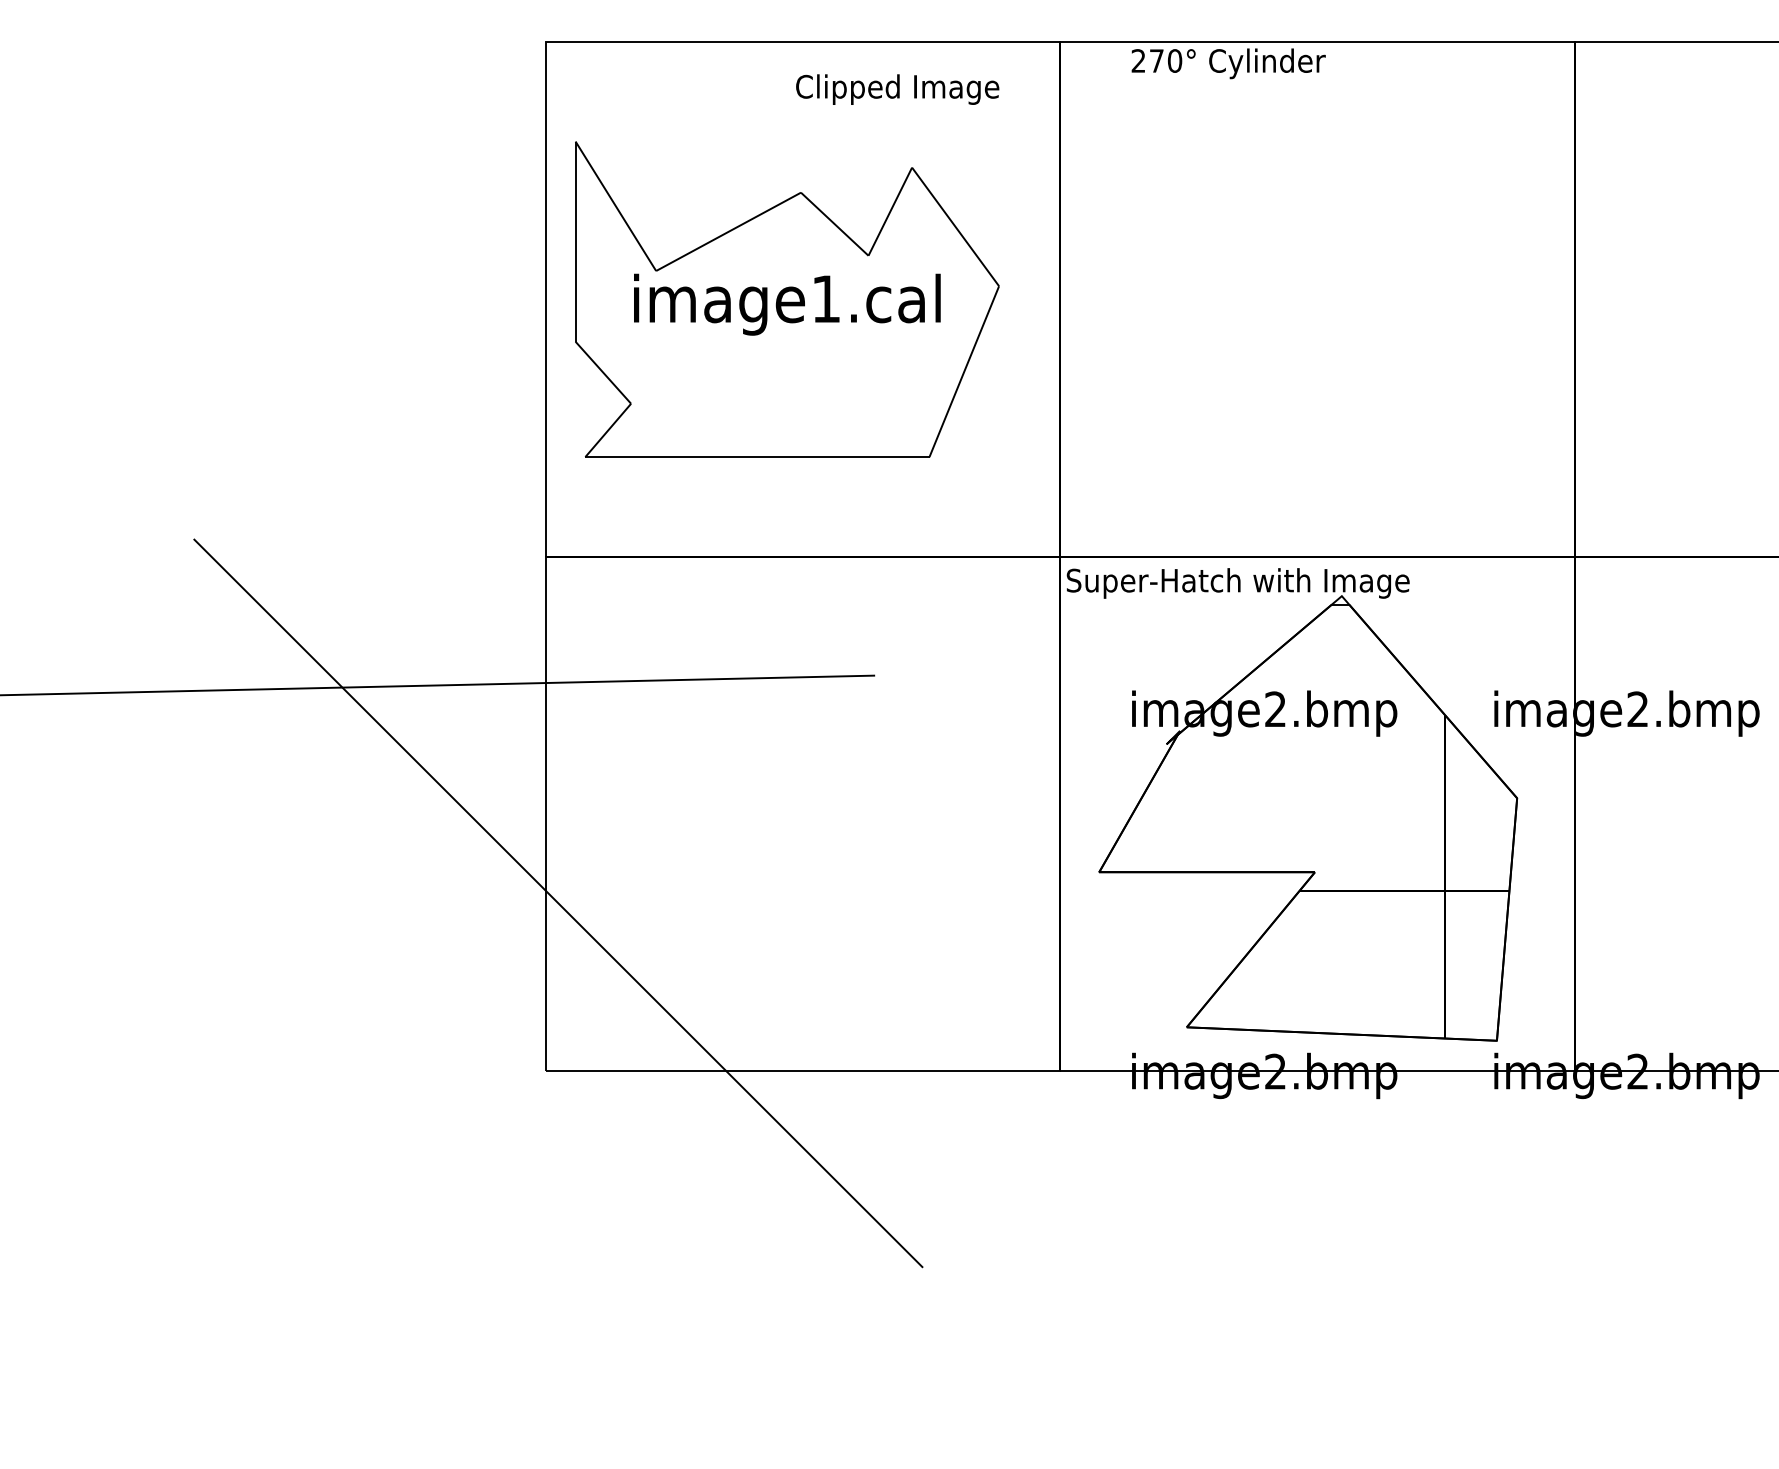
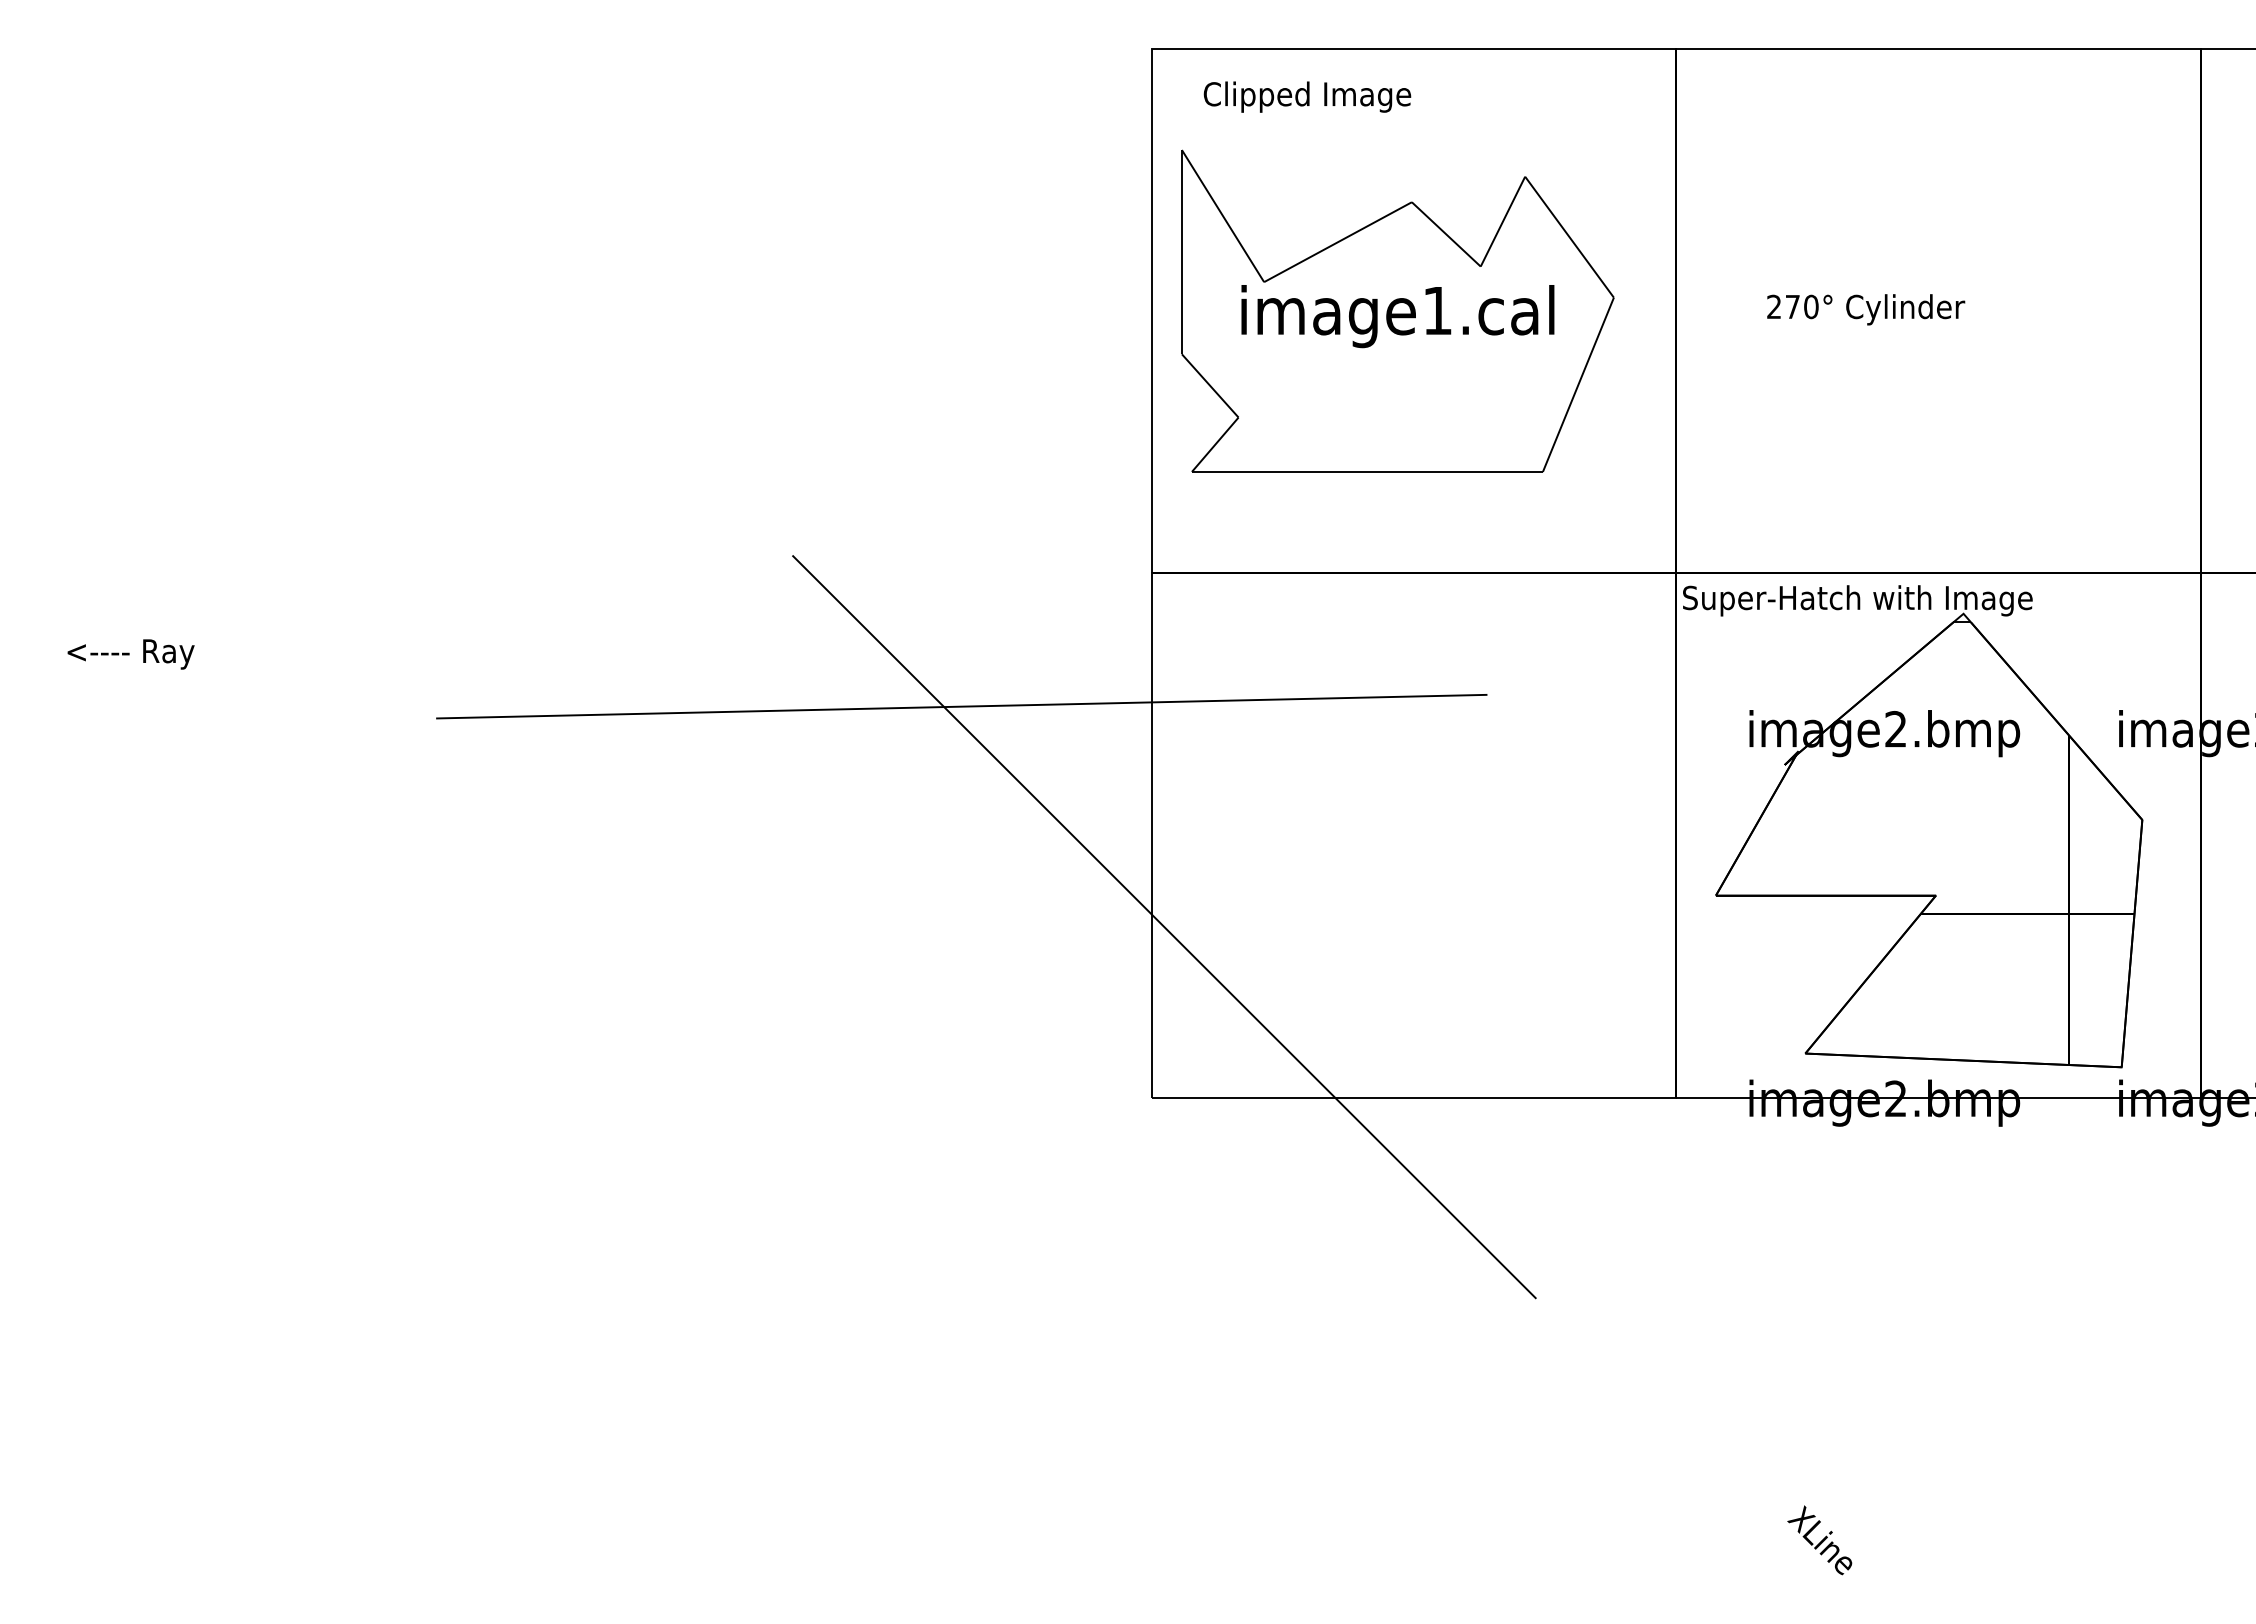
text: (1229, 63) -> (1866, 309), moved
text: (897, 89) -> (1307, 96), moved

